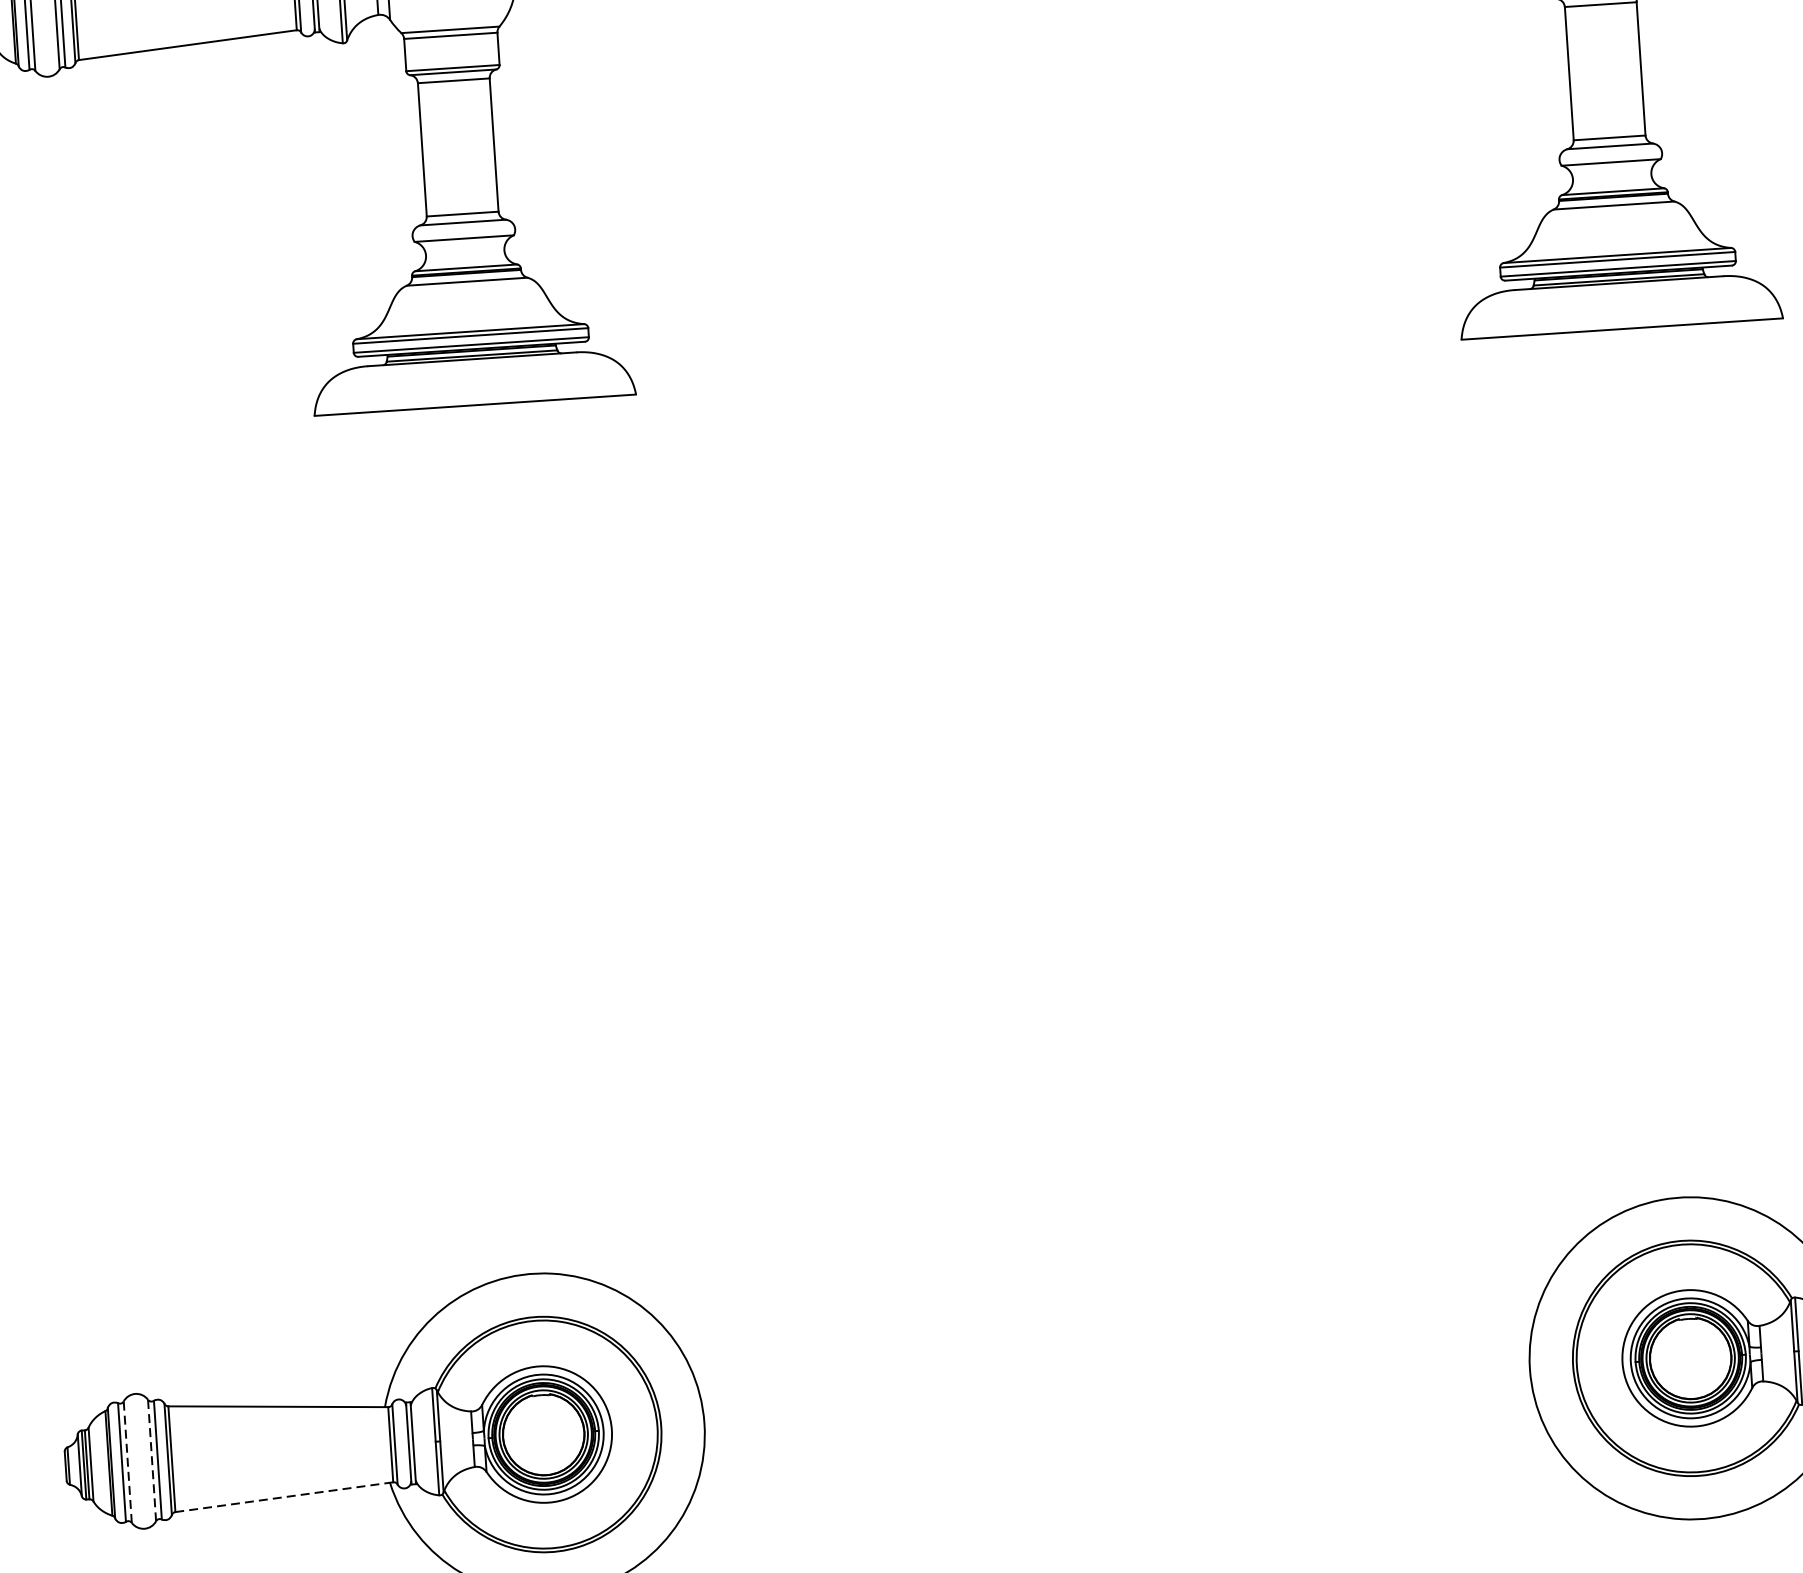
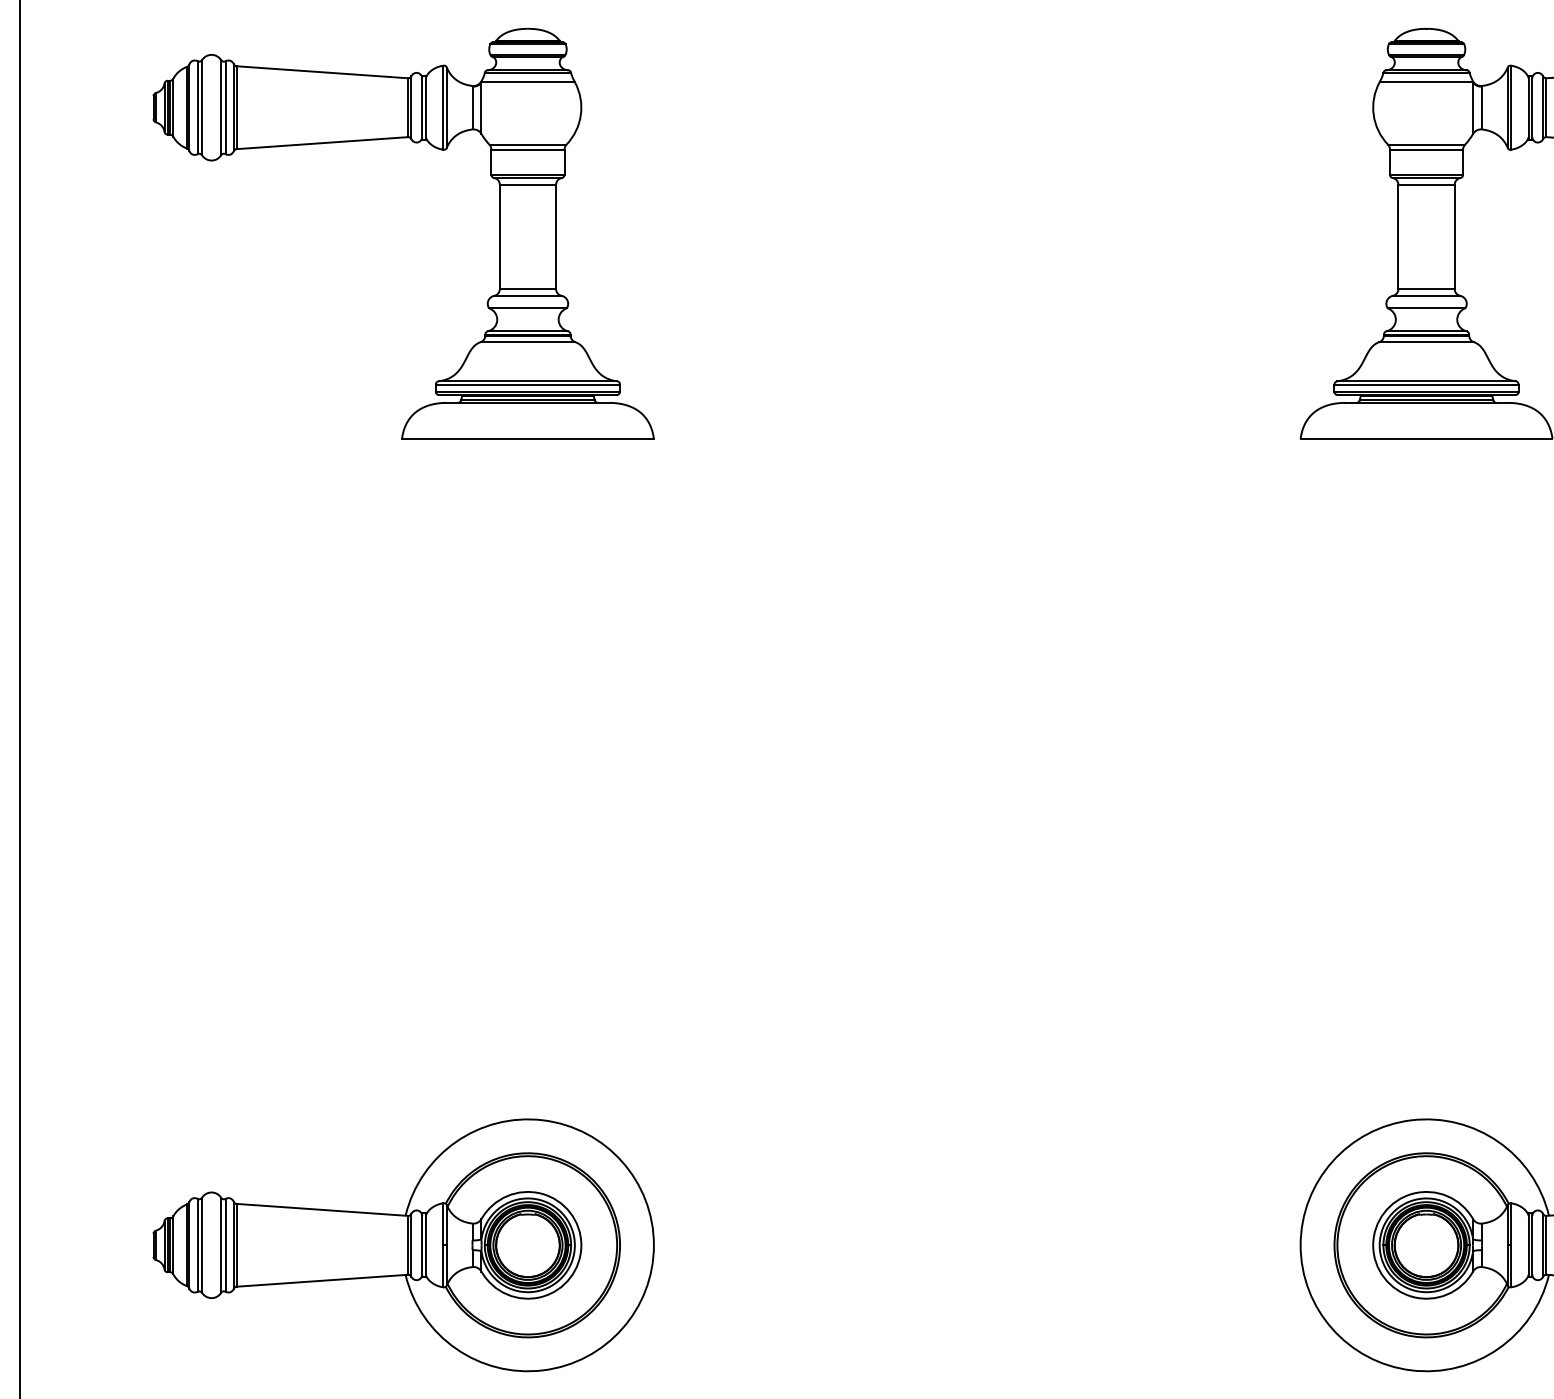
line: (152, 1460) -> (221, 1245), dashed -> solid
line: (128, 1462) -> (202, 1245), dashed -> solid
line: (284, 1496) -> (322, 1280), dashed -> solid

